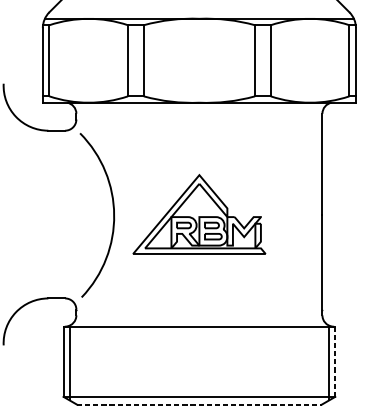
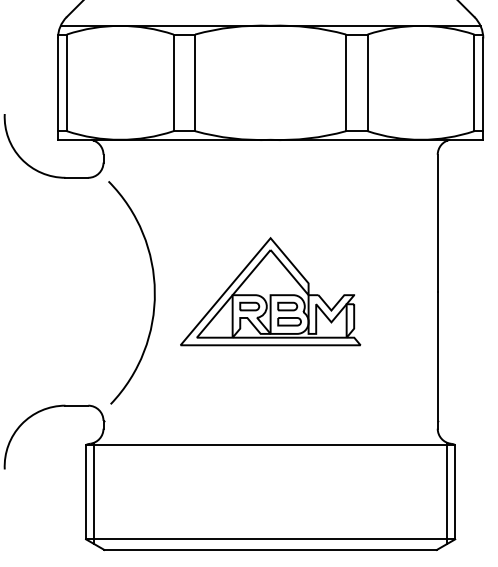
line: (335, 361) -> (455, 491), dashed -> solid
line: (200, 404) -> (271, 549), dashed -> solid

